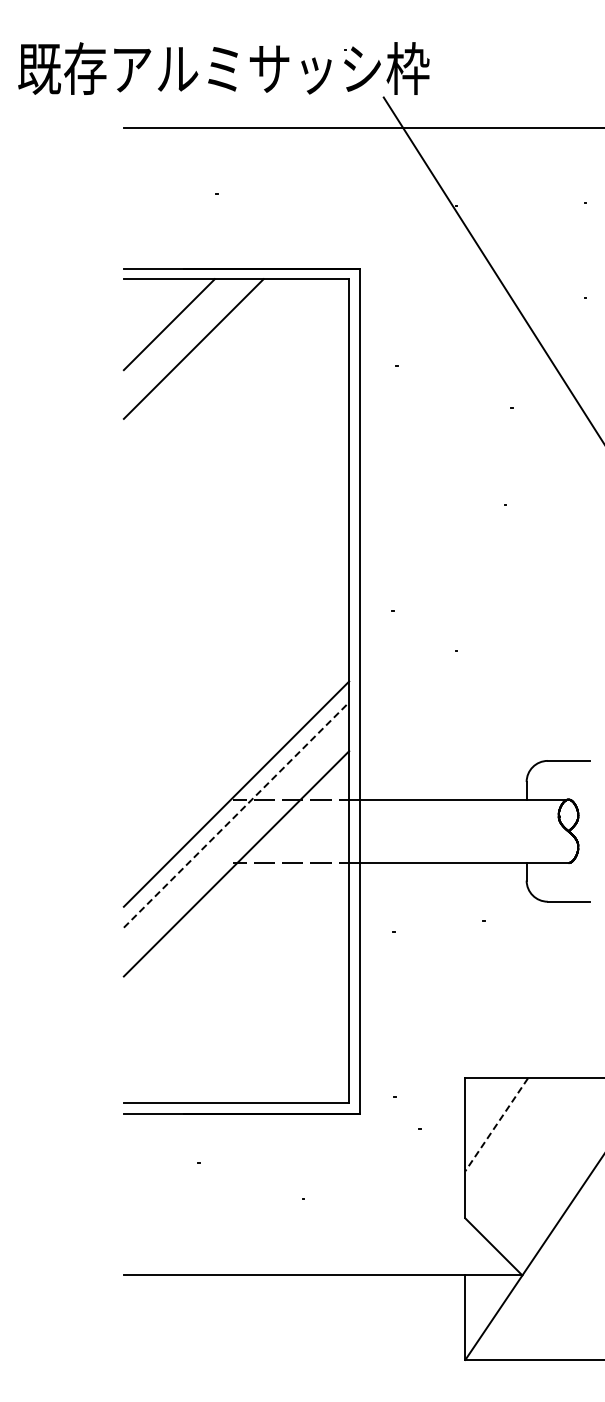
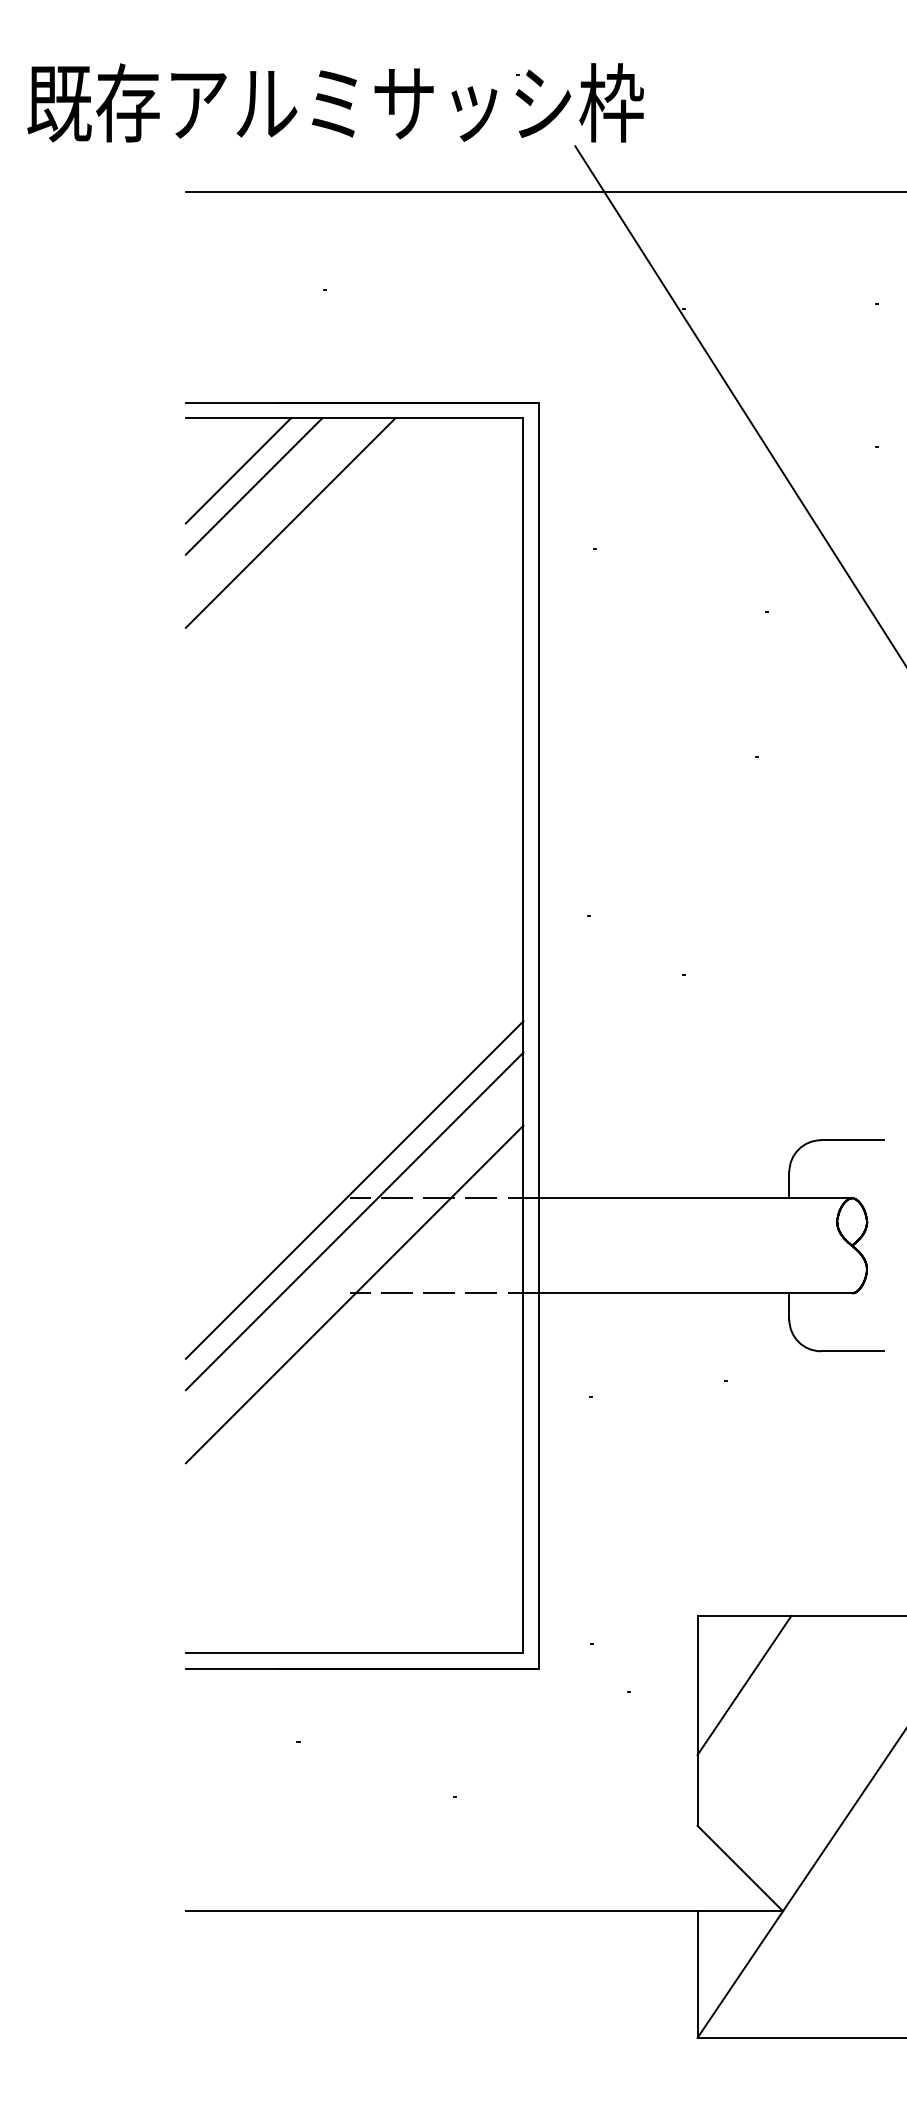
line: (158, 314) -> (237, 471), added
line: (236, 814) -> (354, 1220), dashed -> solid
line: (496, 1125) -> (744, 1686), dashed -> solid

